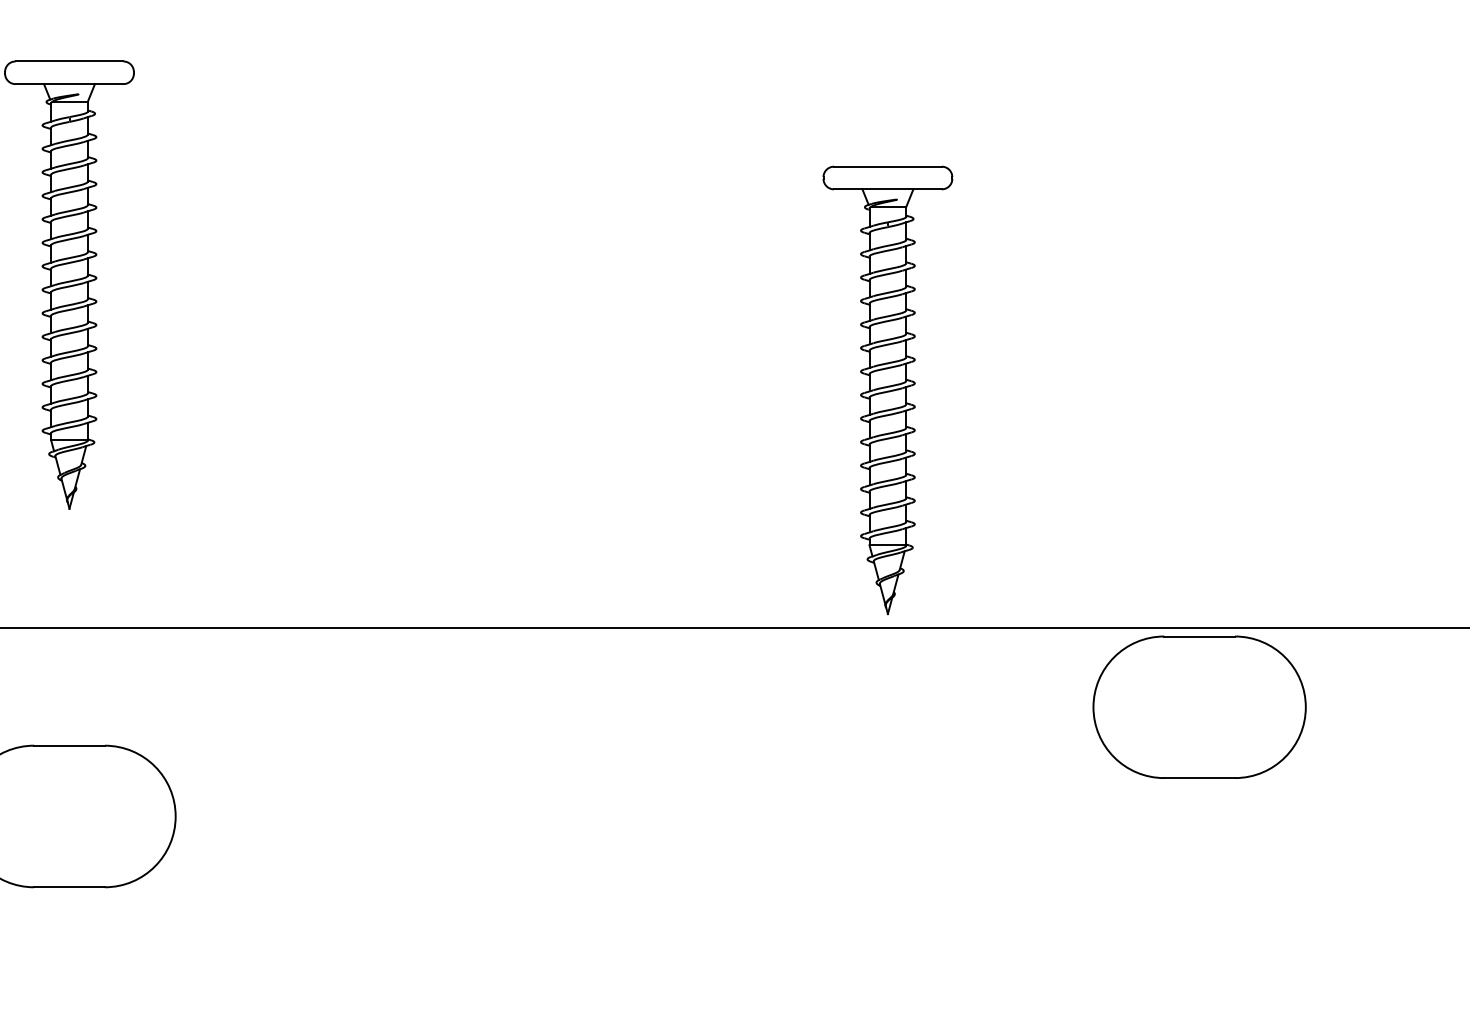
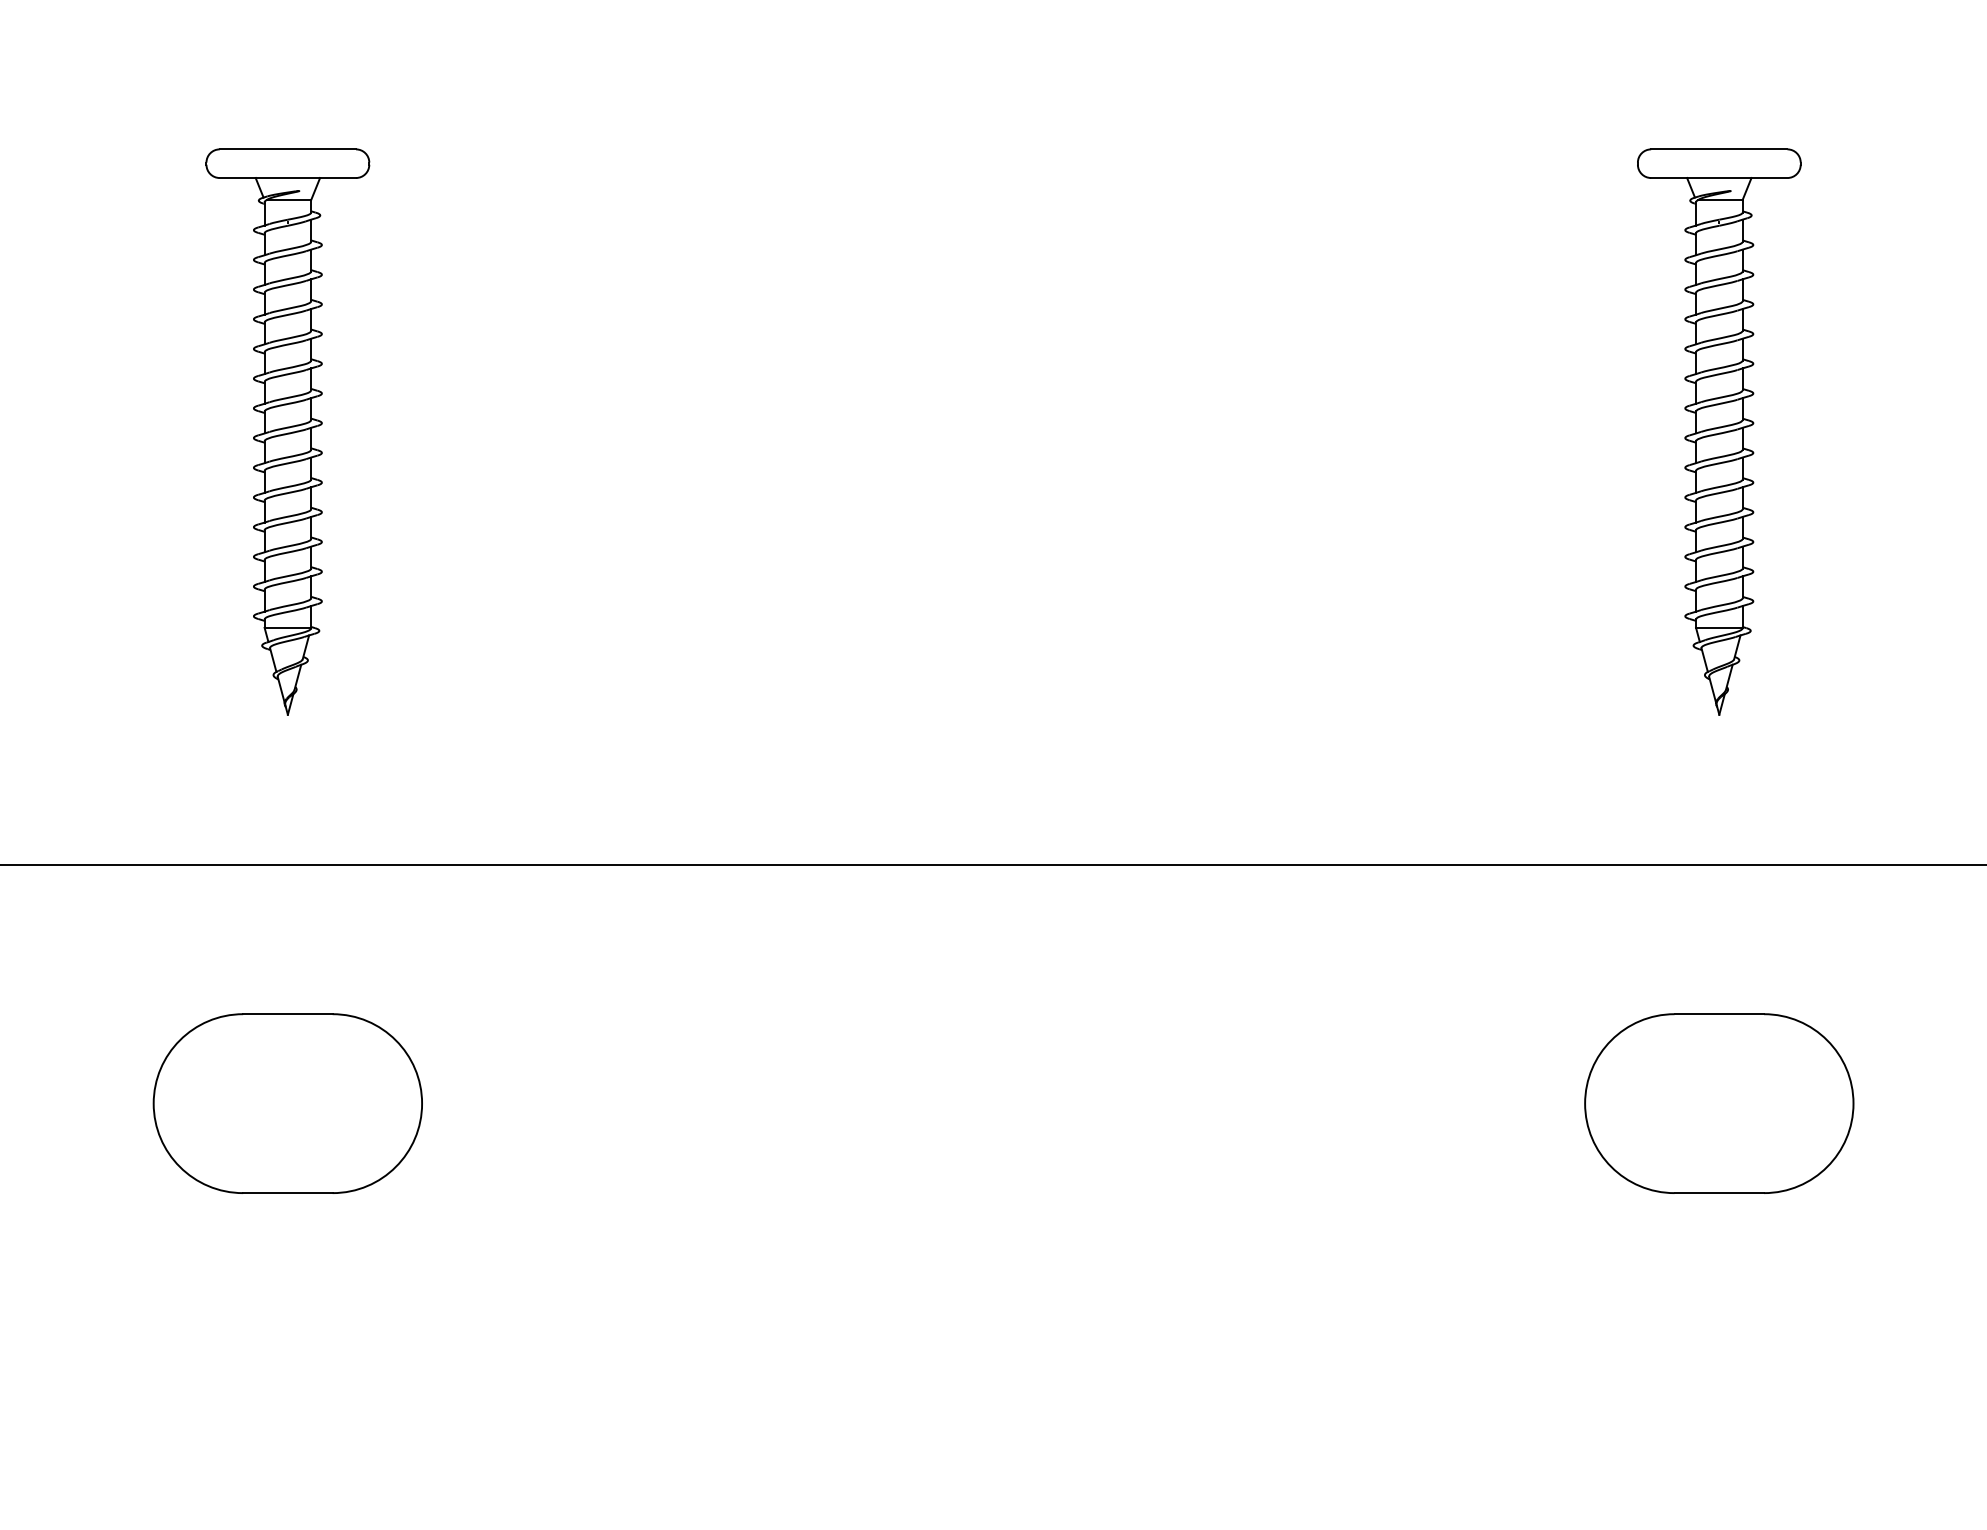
part: (888, 389) -> (1719, 431), moved
part: (1199, 707) -> (1719, 1103), moved

